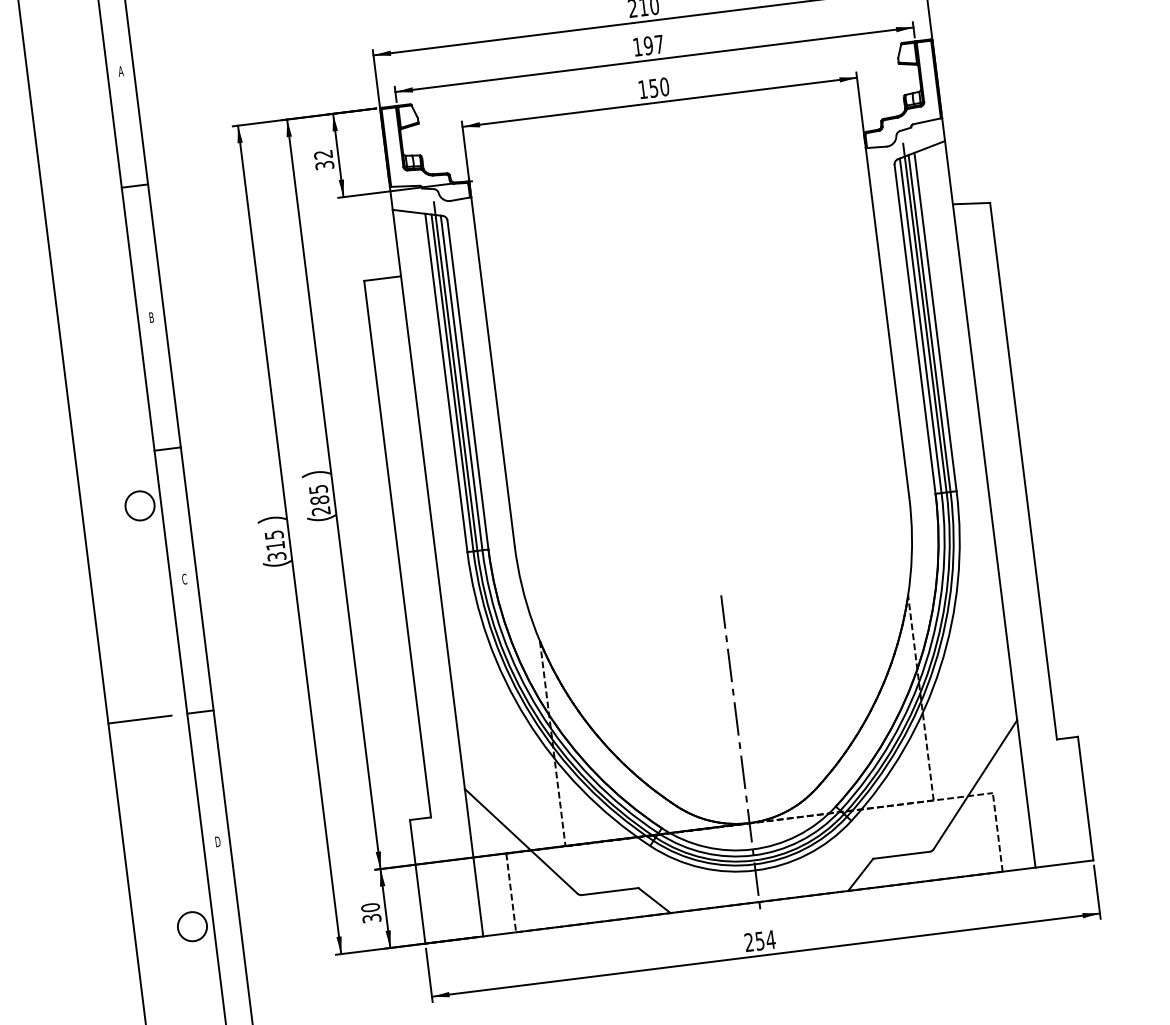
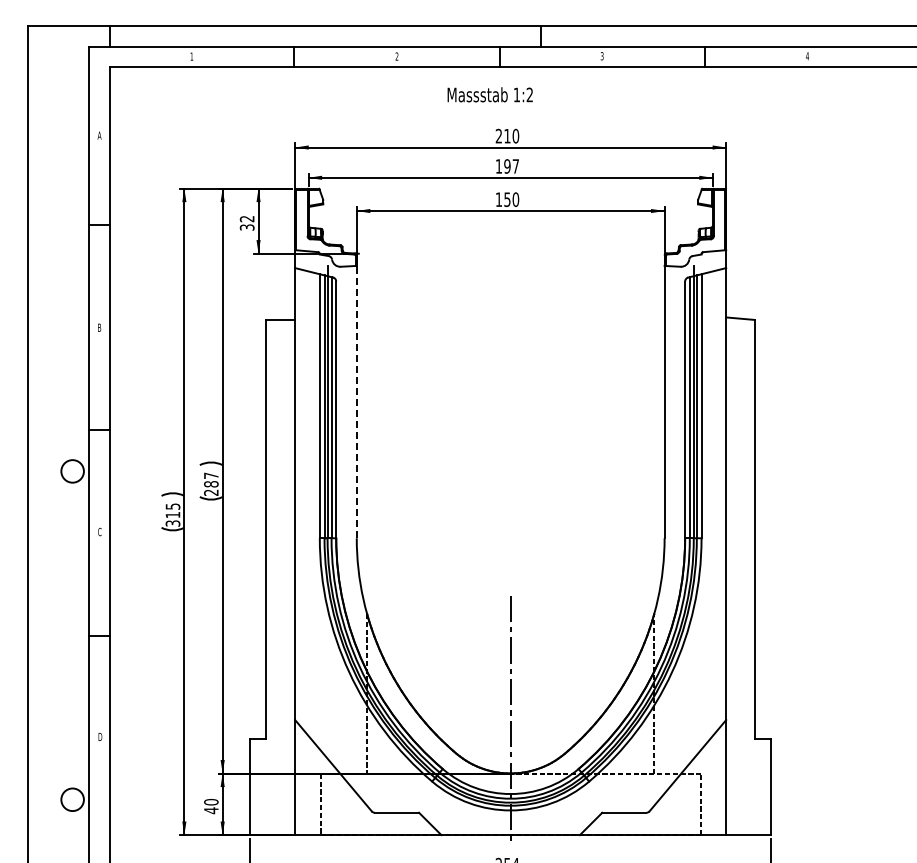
line: (492, 371) -> (356, 401), solid -> dashed
text: (318, 488) -> (211, 475), 285 -> 287
line: (139, 719) -> (51, 635), removed
text: (372, 918) -> (211, 810), 30 -> 40

